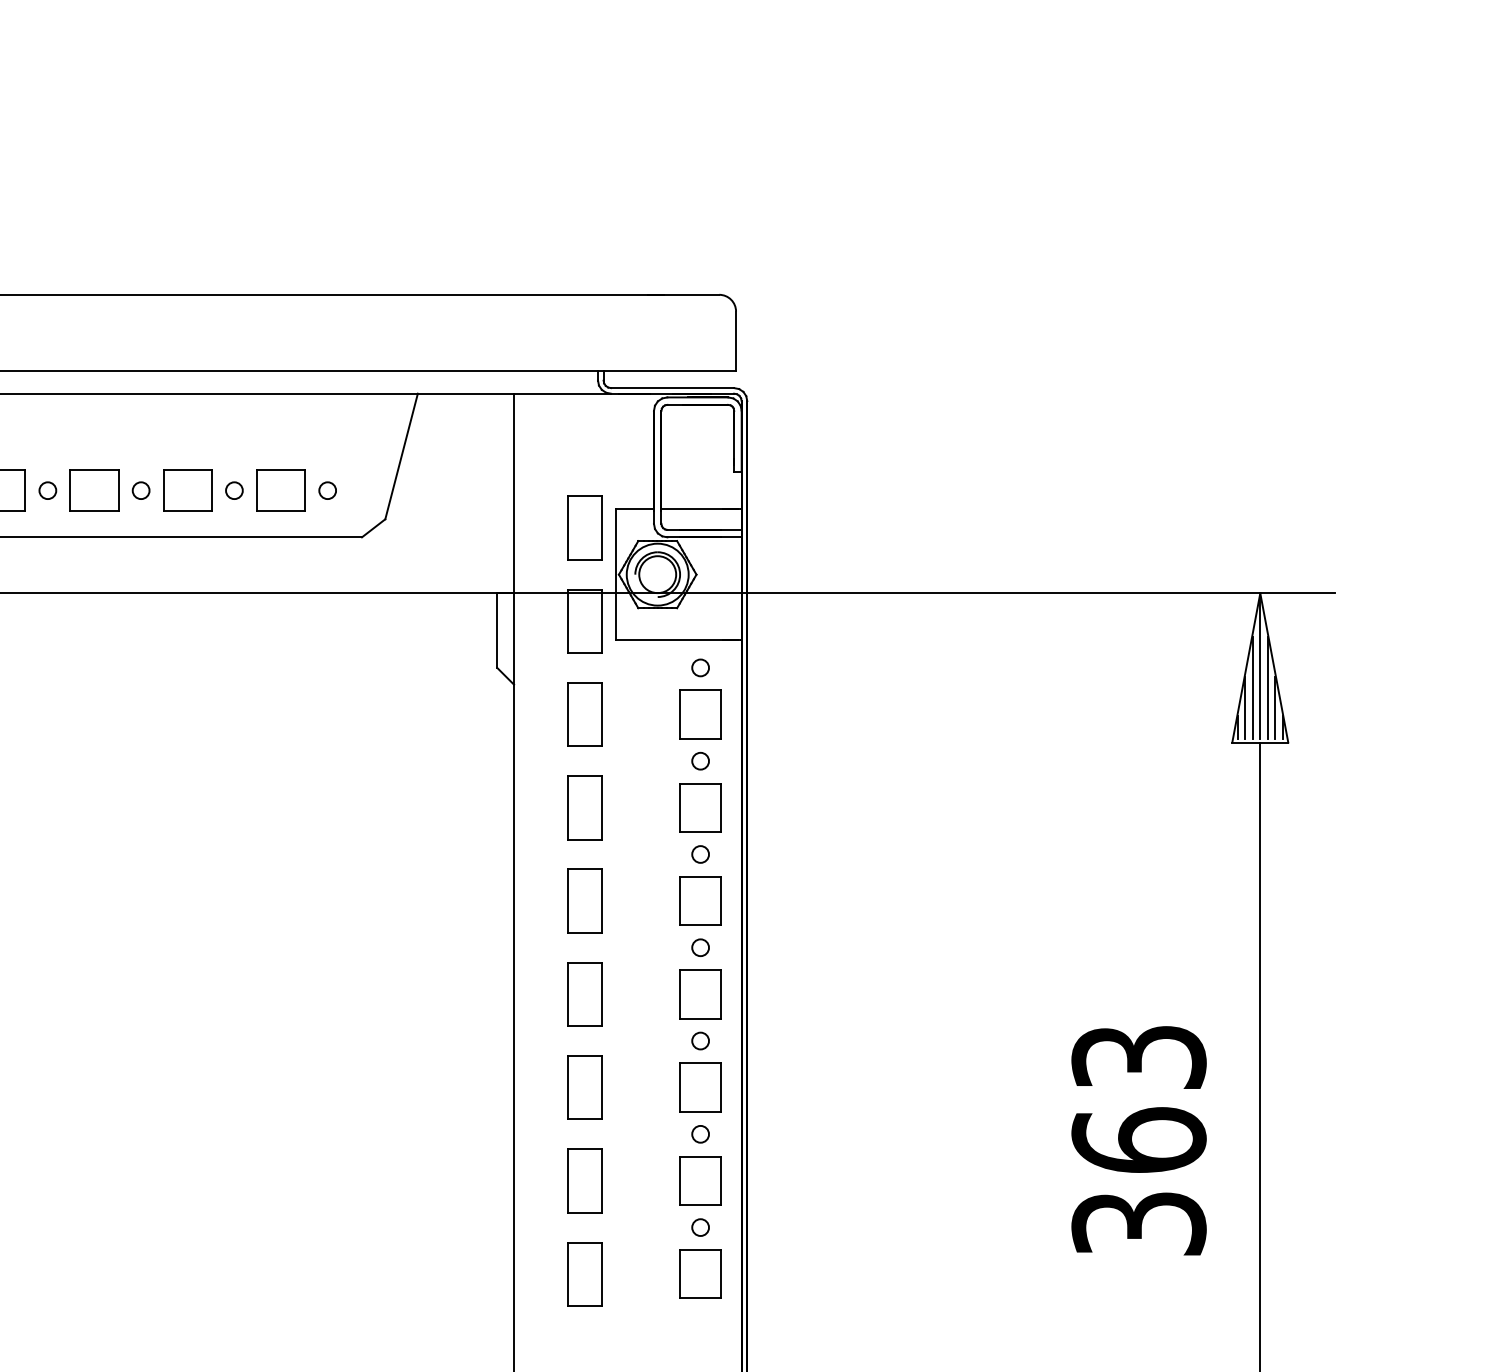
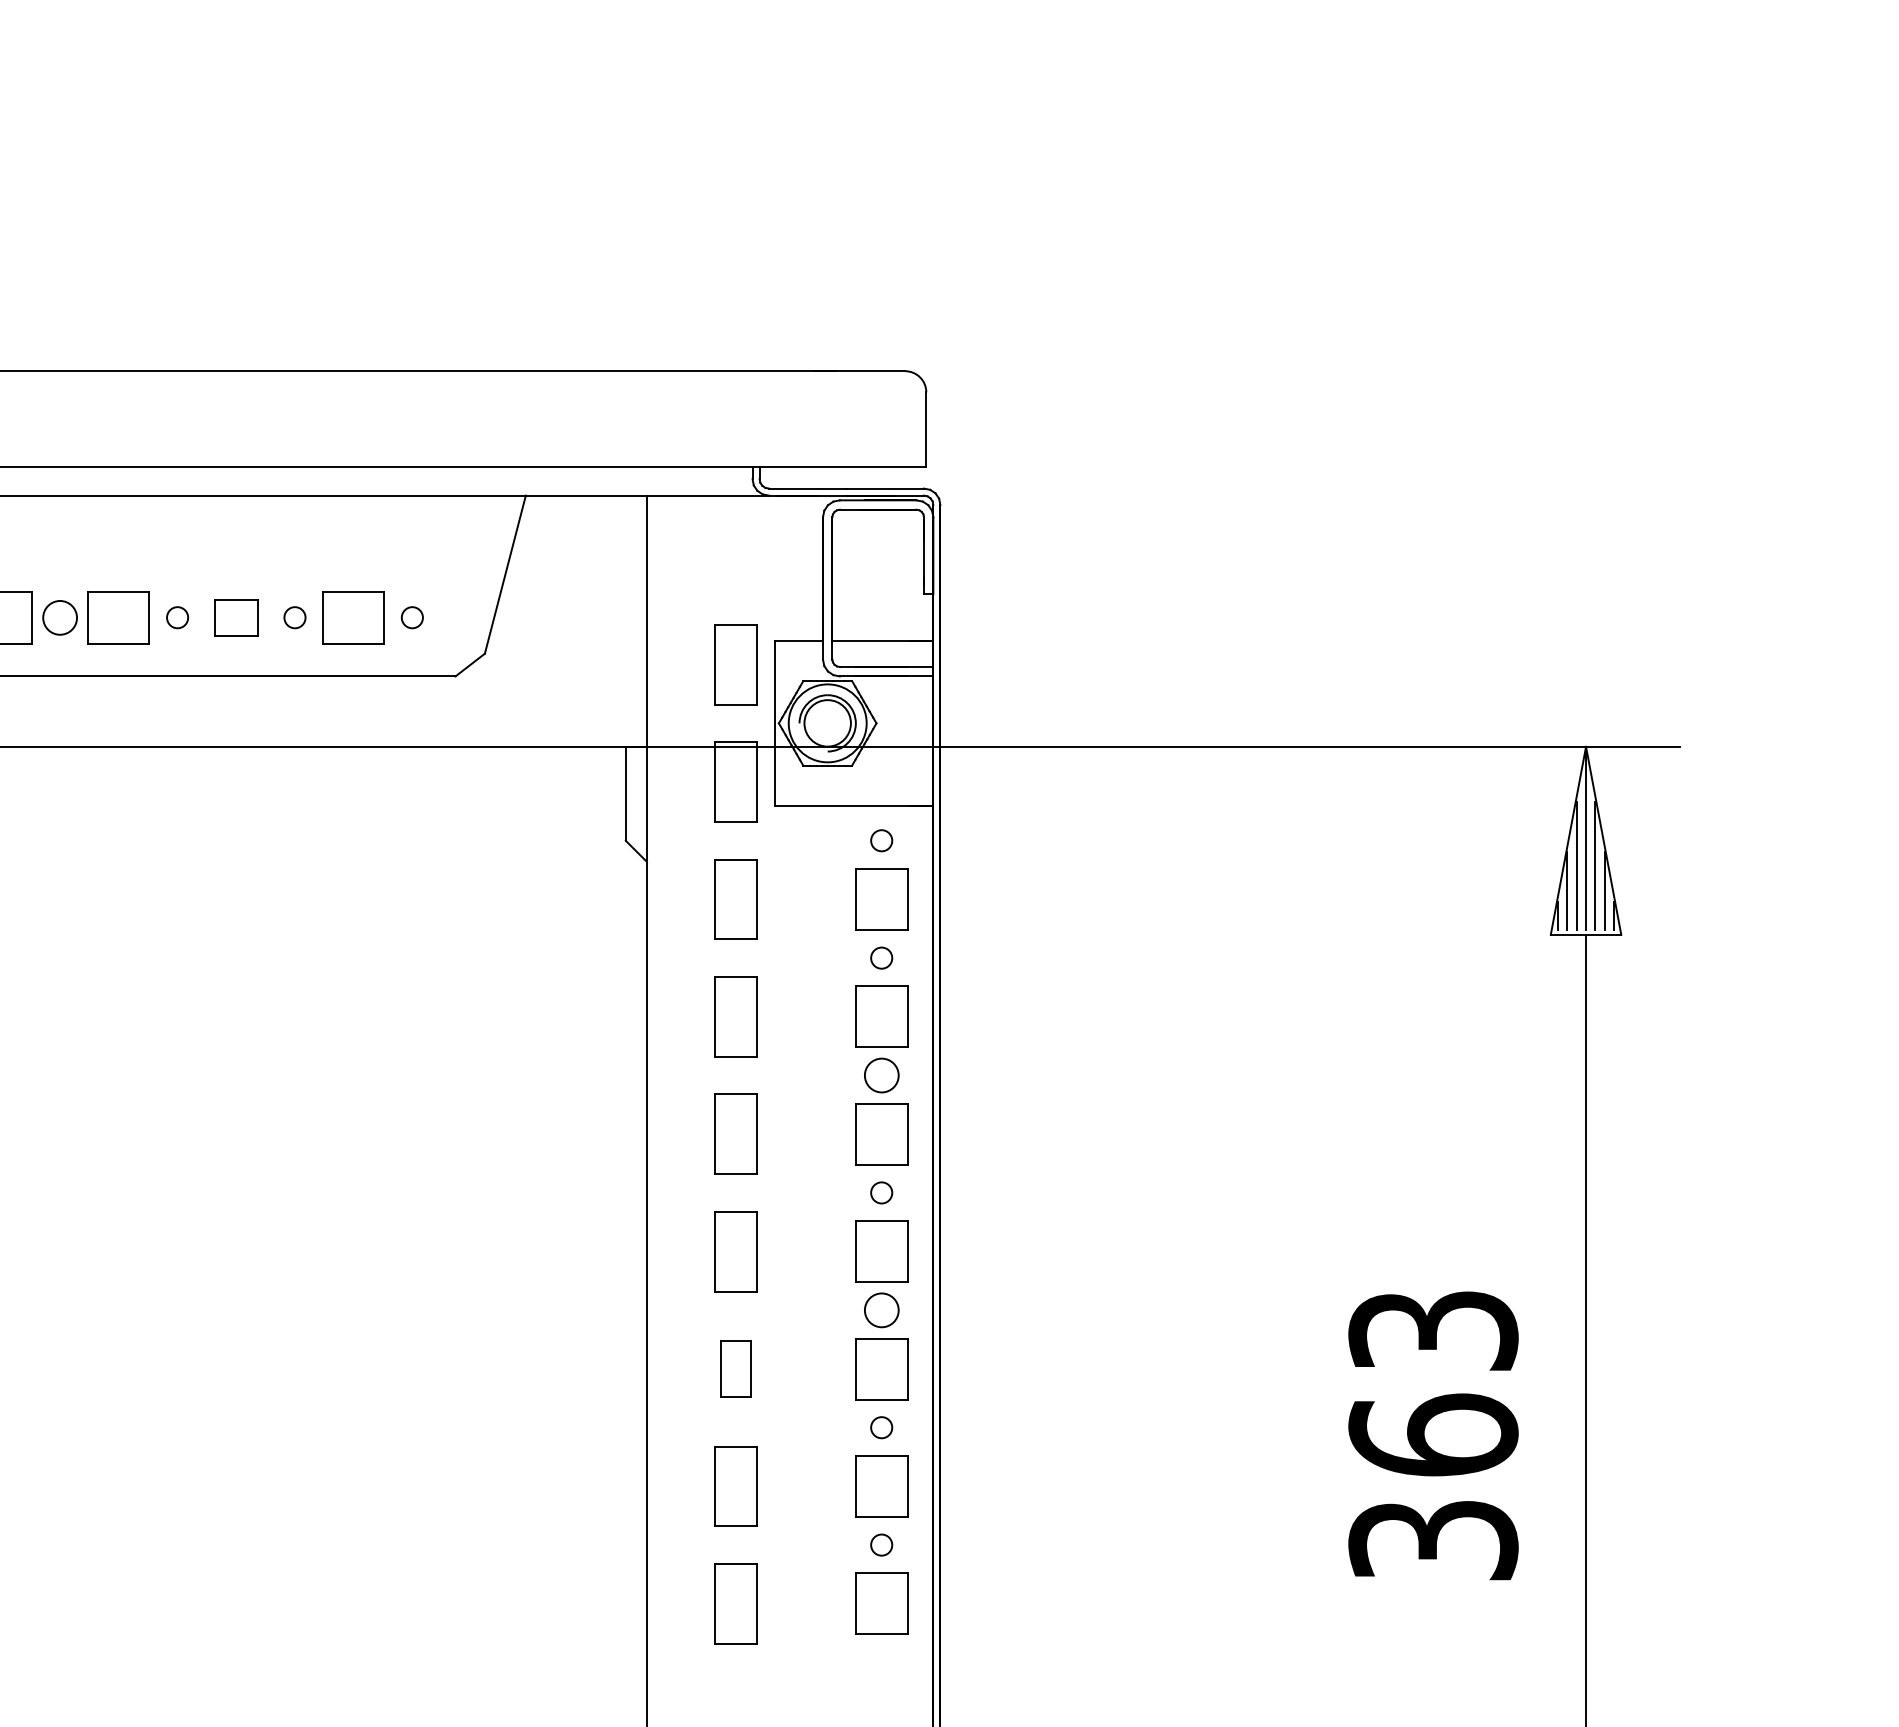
circle: (47, 490) -> (59, 617), size x1.6
part: (187, 490) -> (235, 617), size x0.7
circle: (700, 854) -> (881, 1075), size x1.6
circle: (700, 1040) -> (881, 1309), size x1.6
part: (584, 1087) -> (735, 1368), size x0.7

